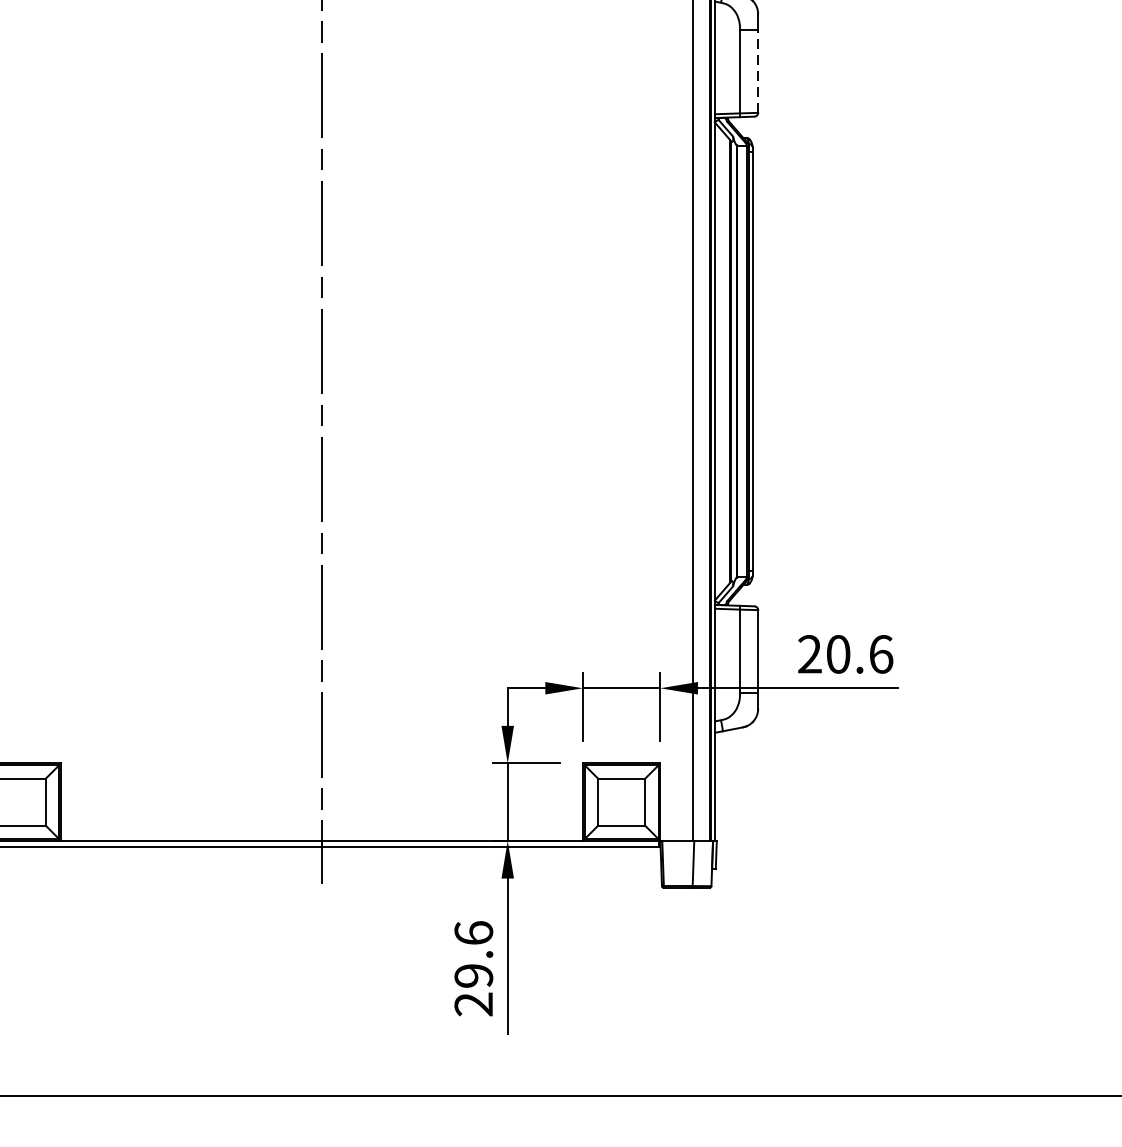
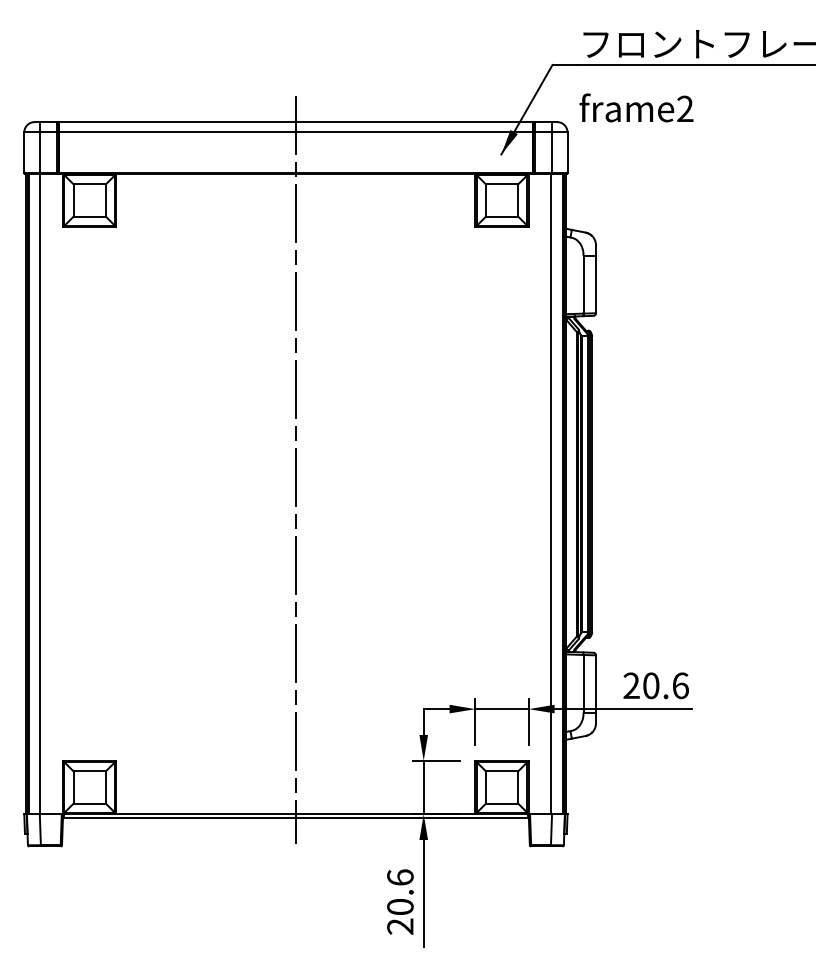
line: (758, 71) -> (596, 284), dashed -> solid
text: (473, 976) -> (400, 907), 29.6 -> 20.6

